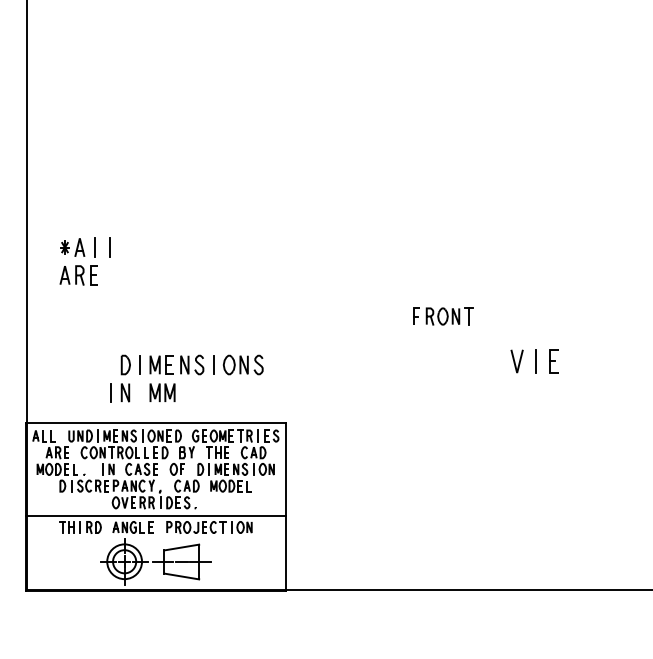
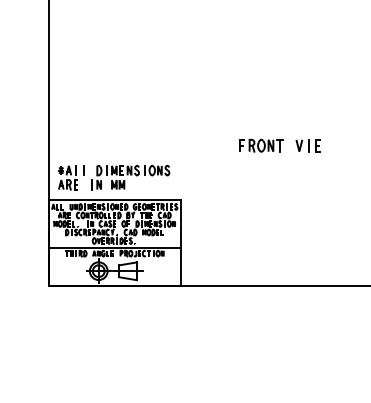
part: (84, 261) -> (71, 177), moved
part: (443, 315) -> (261, 145), size x1.43
part: (533, 360) -> (307, 145), moved

